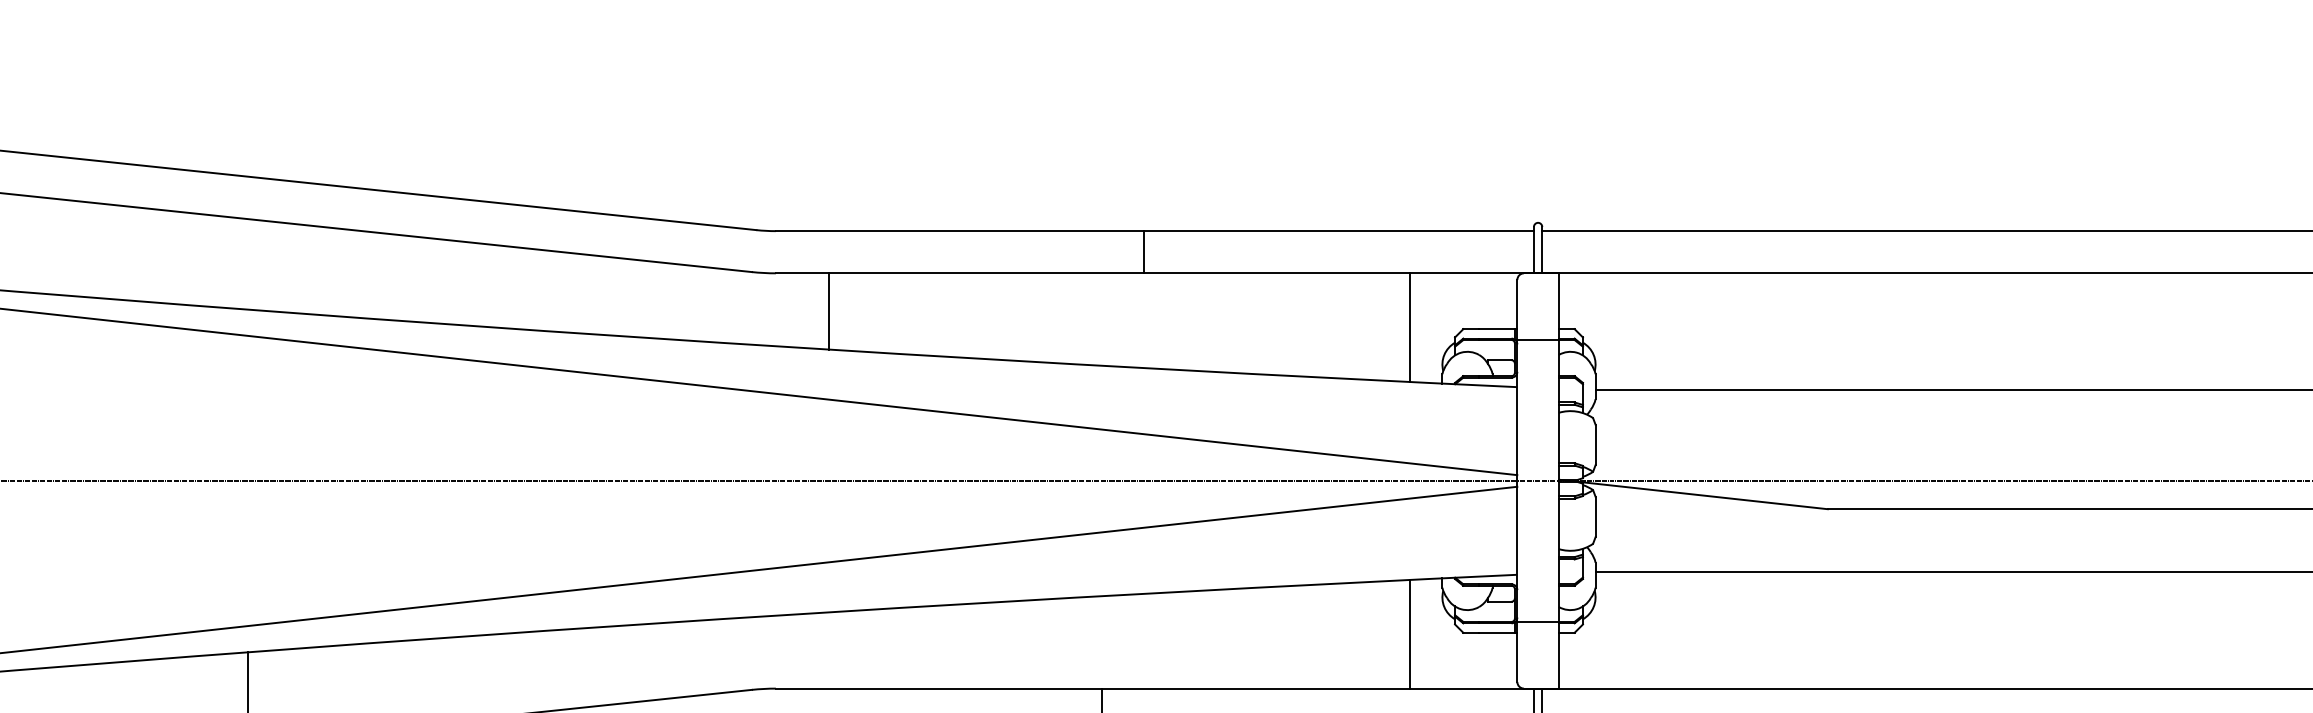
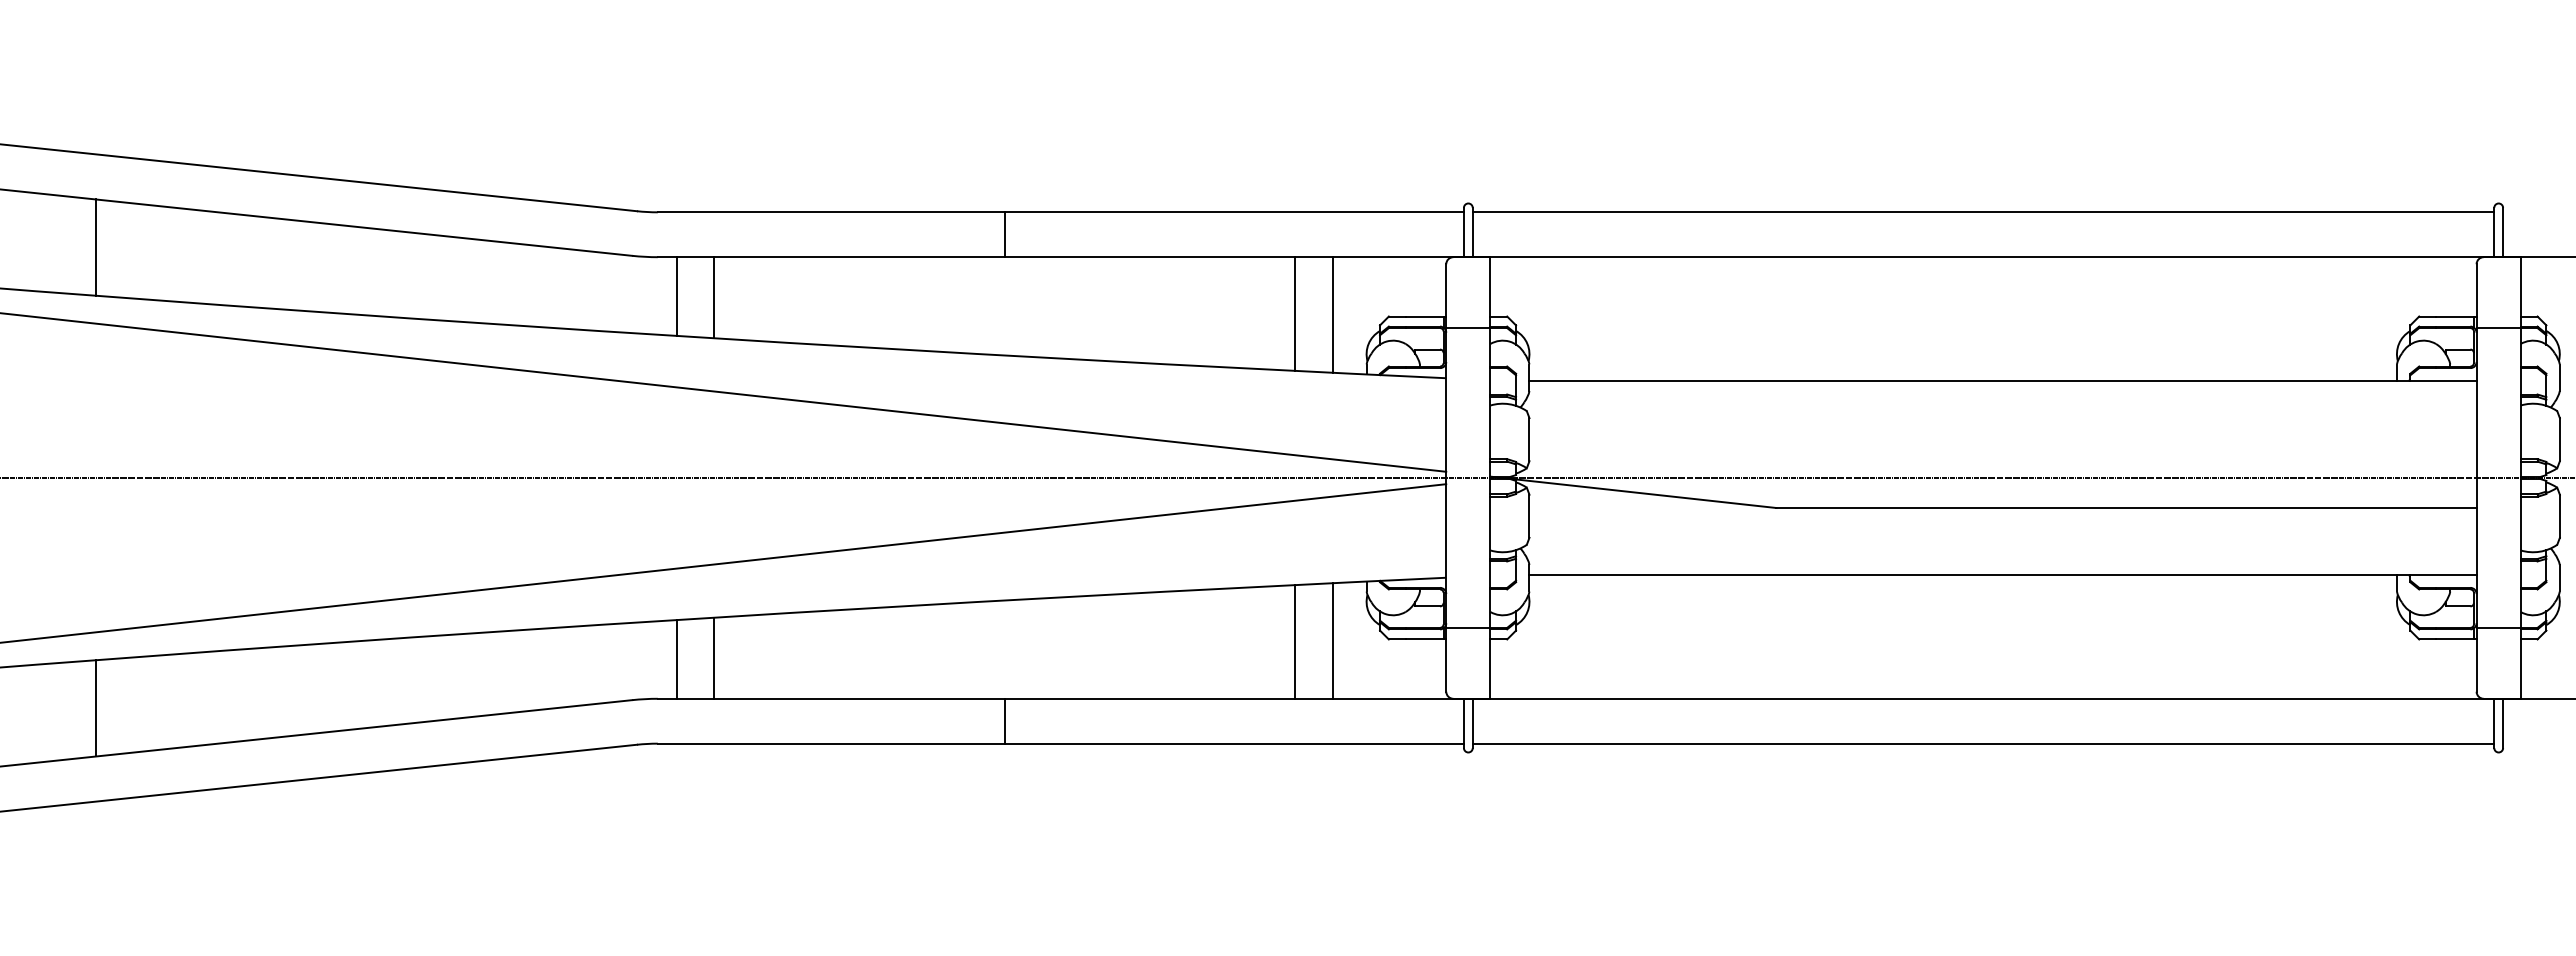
line: (1144, 251) -> (1004, 234), moved
line: (248, 264) -> (96, 247), added
line: (793, 310) -> (676, 296), added
line: (1374, 326) -> (1294, 313), added
line: (1374, 634) -> (1294, 641), added
line: (829, 649) -> (714, 657), added
line: (793, 651) -> (676, 659), added

